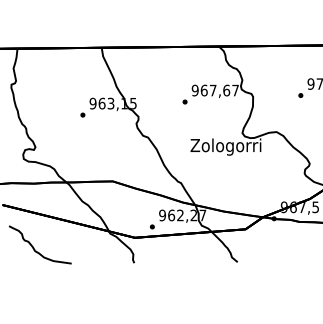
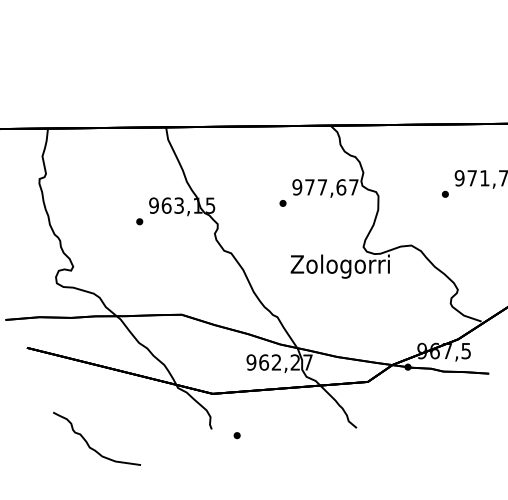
text: (203, 90) -> (309, 187), 967,67 -> 977,67
part: (151, 226) -> (236, 435), moved
curve: (34, 248) -> (88, 443), moved

